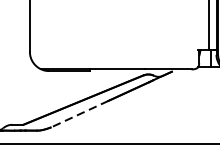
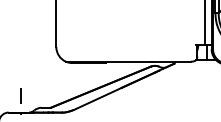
line: (79, 114) -> (97, 99), dashed -> solid

